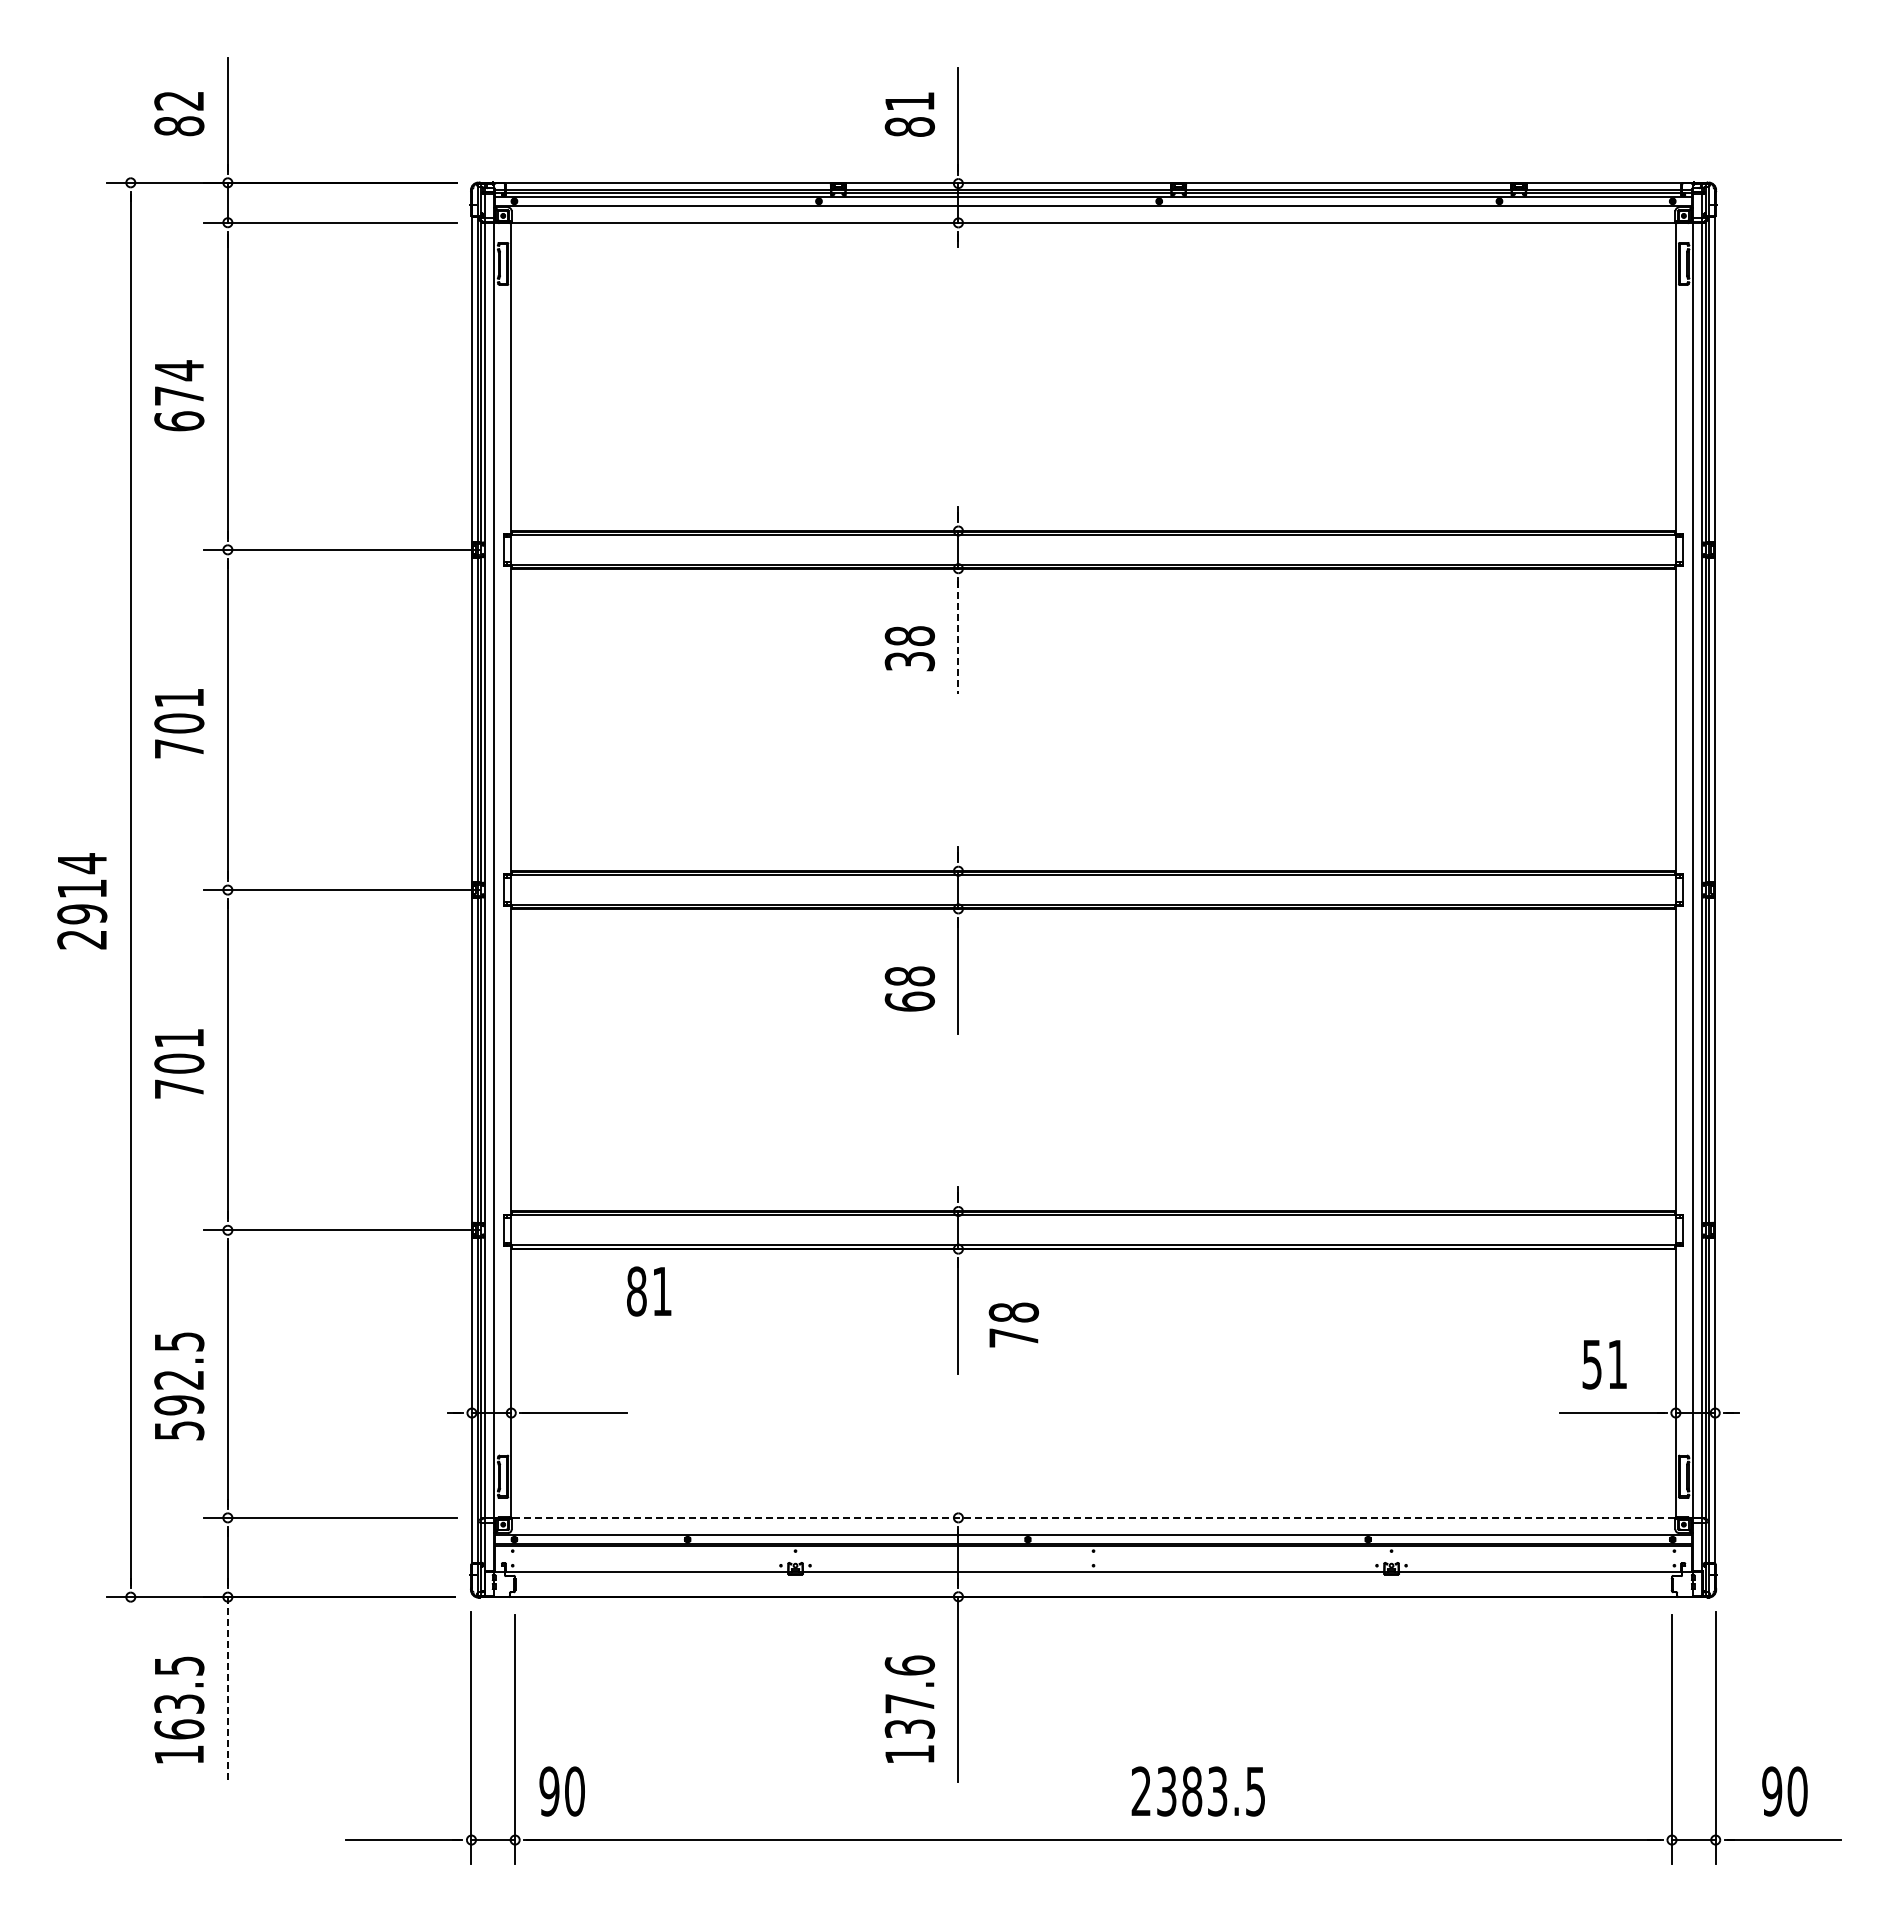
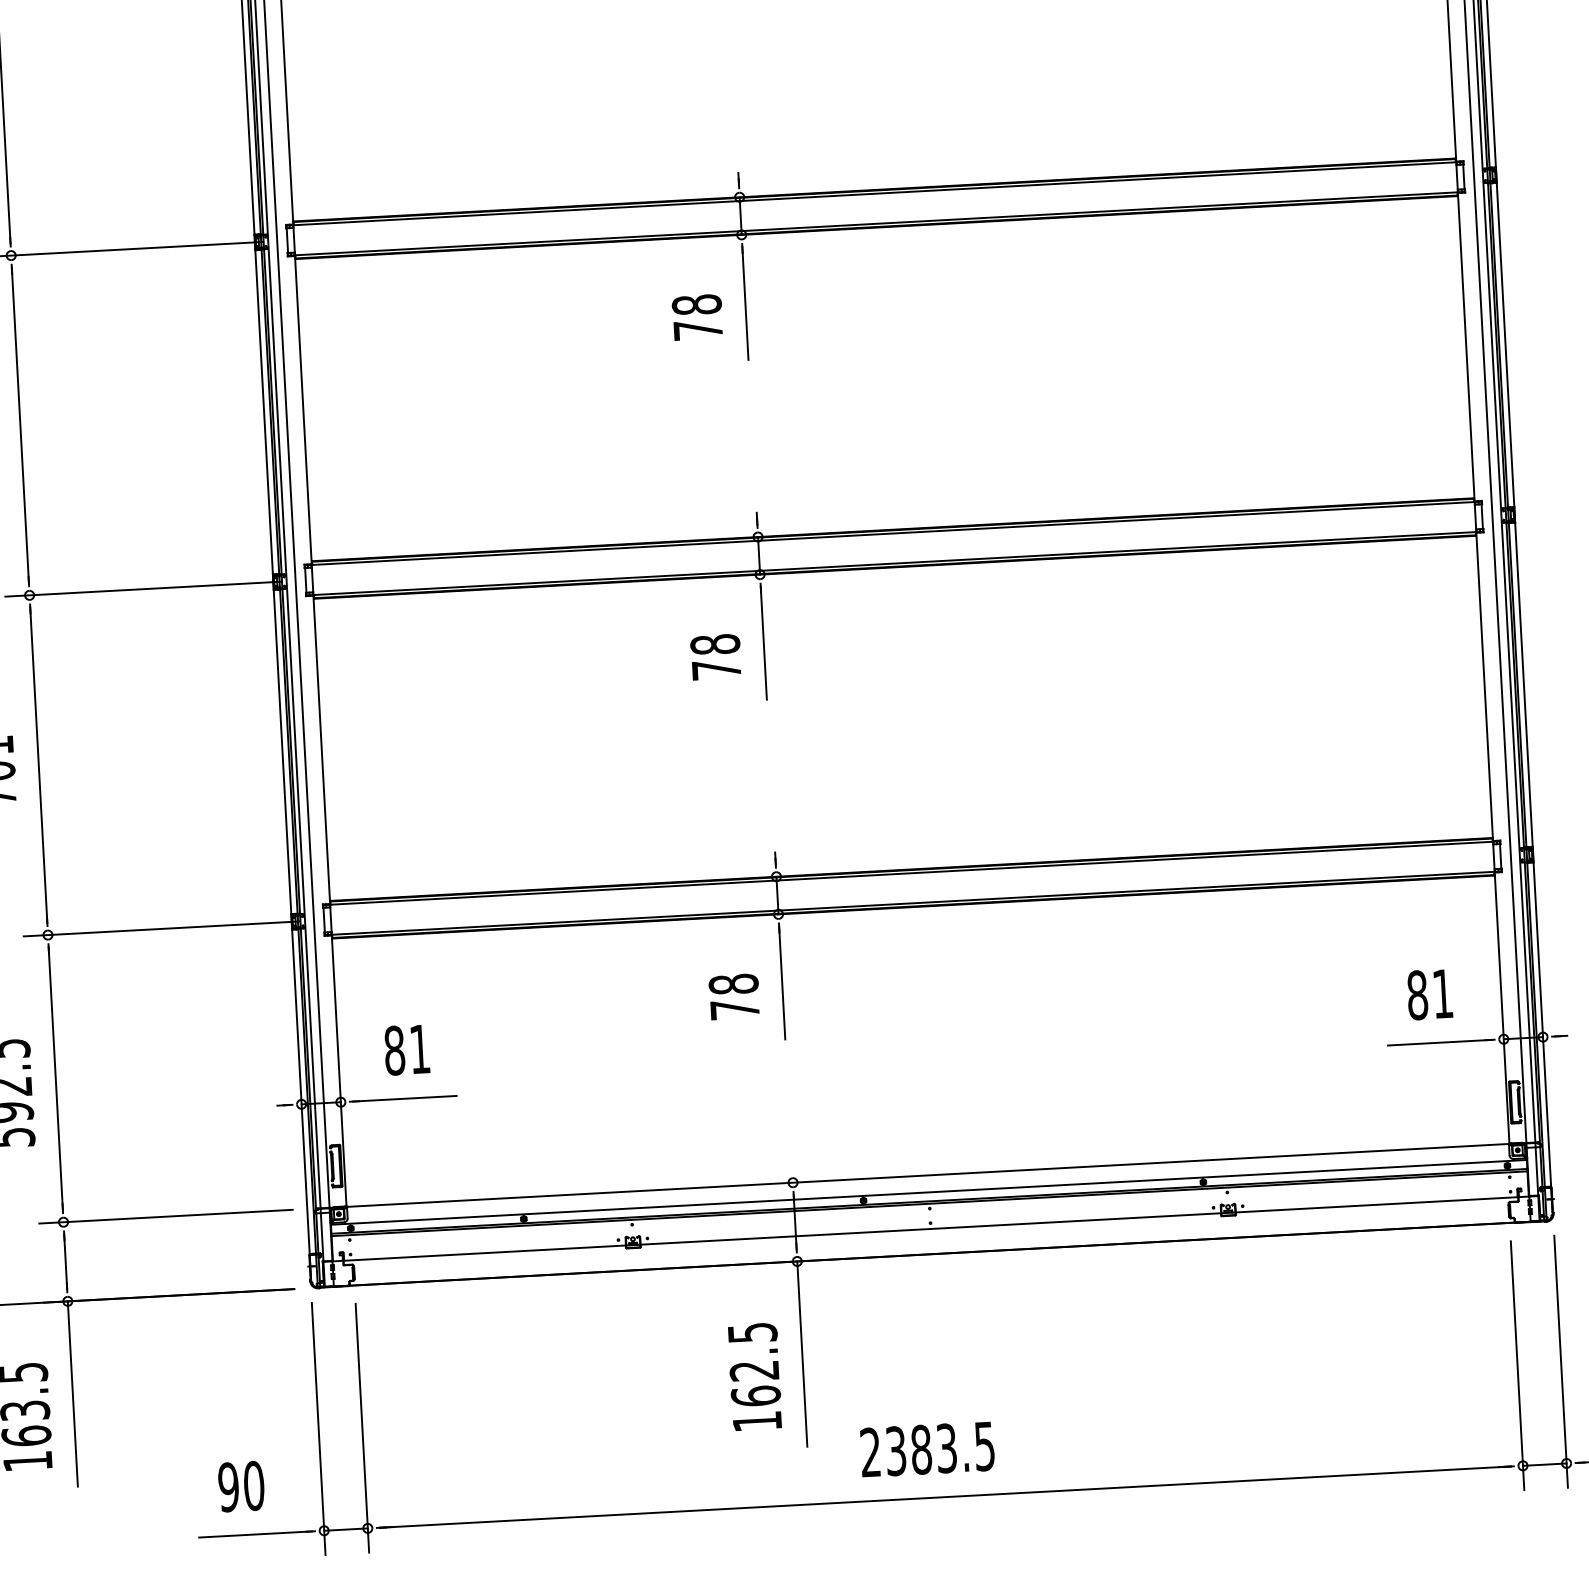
line: (958, 637) -> (745, 303), dashed -> solid
text: (909, 661) -> (697, 330), 38 -> 78
text: (909, 1001) -> (716, 669), 68 -> 78
text: (649, 1291) -> (407, 1049), moved
text: (1013, 1324) -> (733, 996), moved
text: (1592, 1364) -> (1417, 995), 51 -> 81
line: (1093, 1517) -> (927, 1175), dashed -> solid
line: (227, 1689) -> (72, 1393), dashed -> solid
text: (909, 1696) -> (753, 1363), 137.6 -> 162.5
text: (561, 1791) -> (240, 1486), moved
text: (1197, 1791) -> (926, 1449), moved

